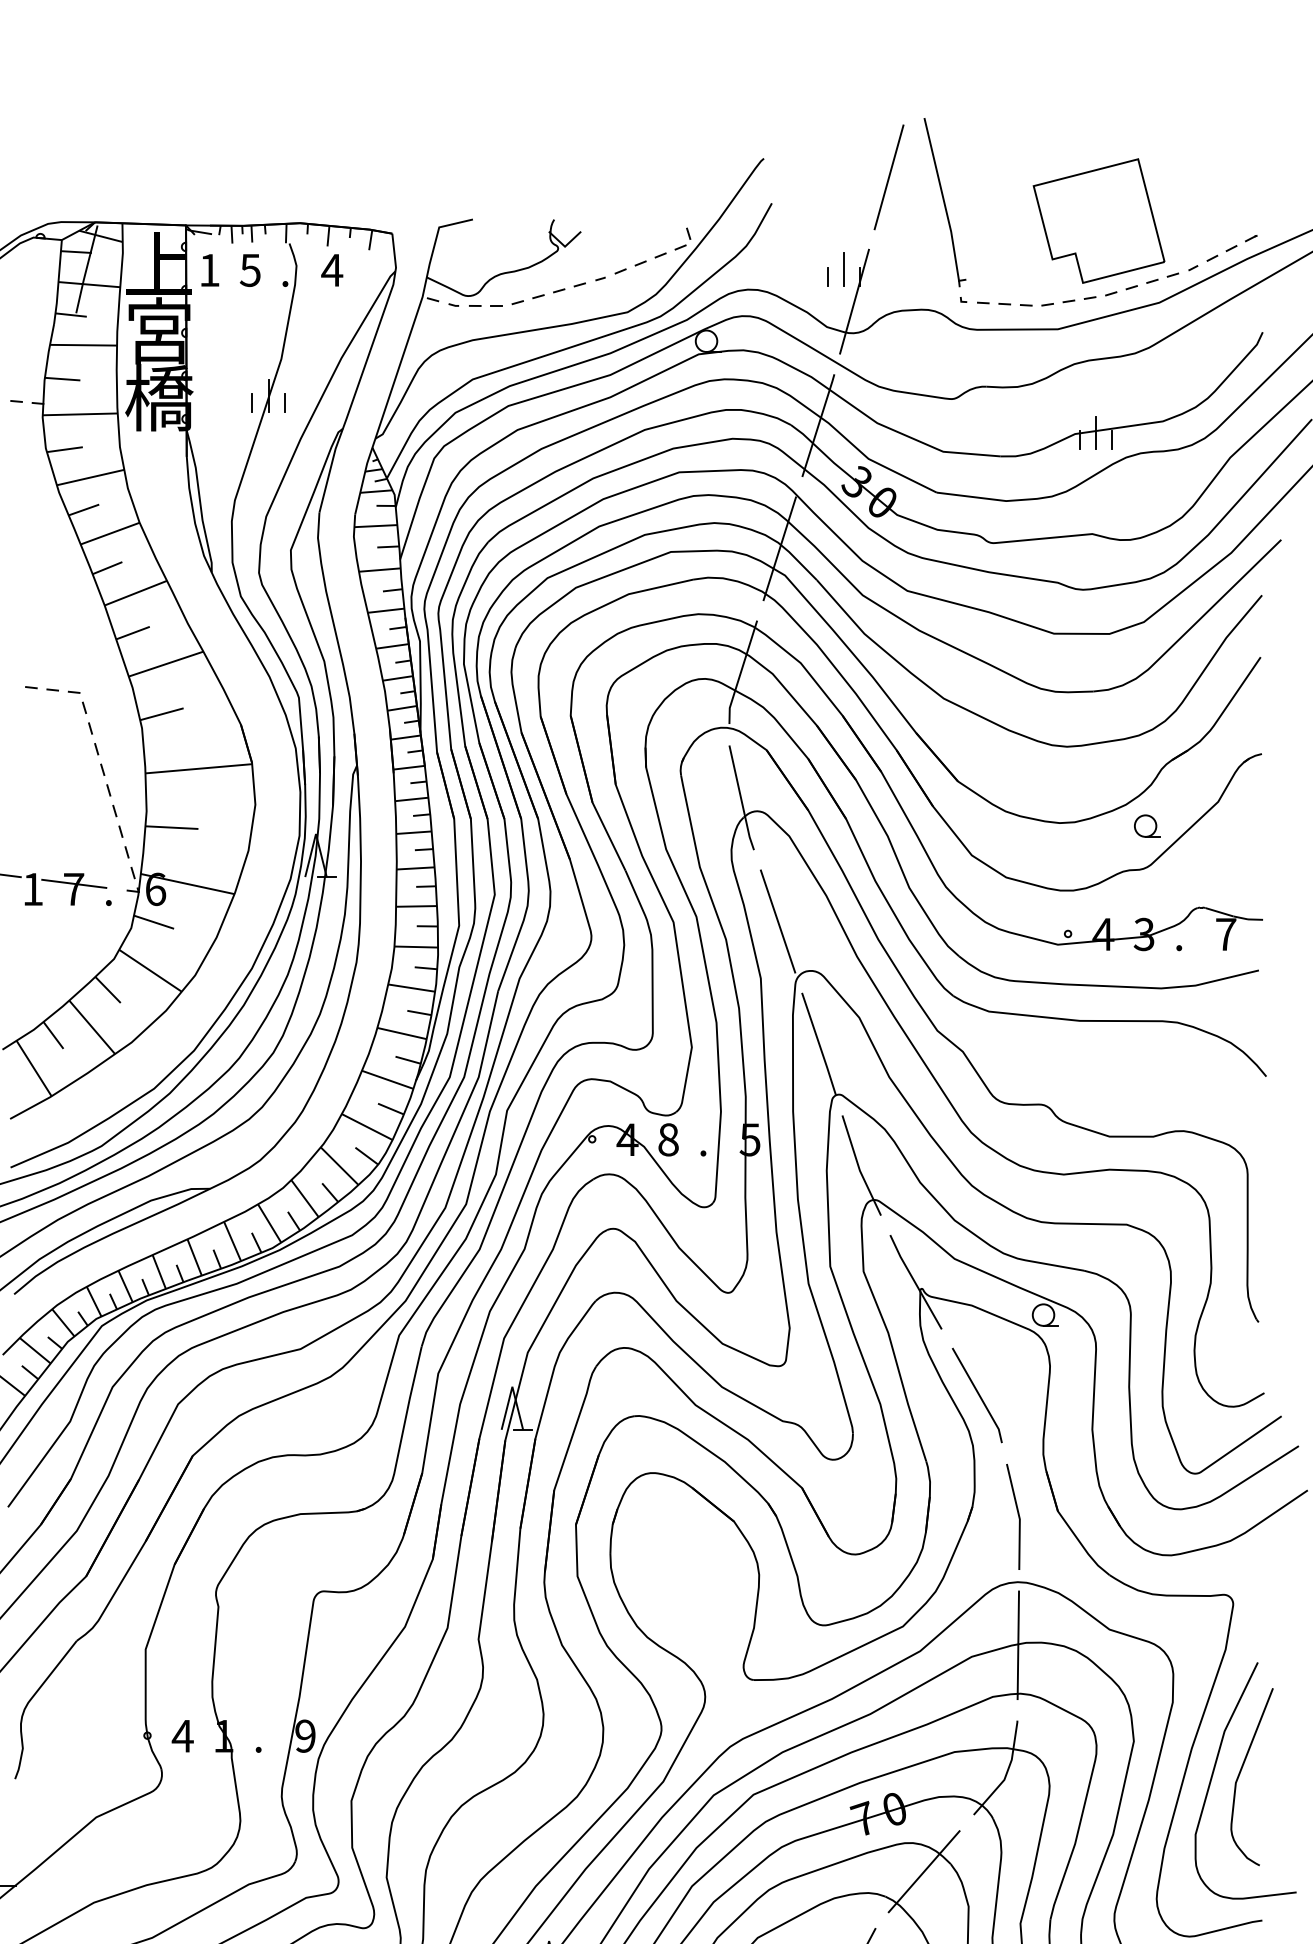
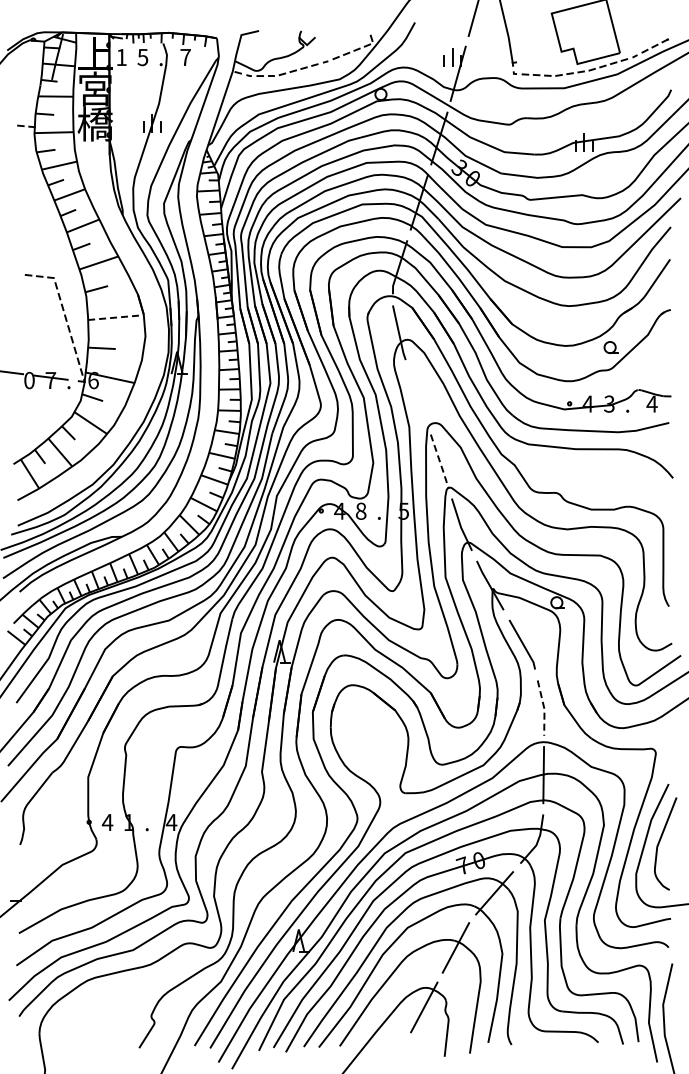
text: (332, 270) -> (185, 57), 4 -> 7
line: (197, 768) -> (115, 317), solid -> dashed
text: (33, 889) -> (29, 380), 1 -> 0
line: (778, 919) -> (418, 396), removed
text: (1224, 933) -> (651, 403), 7 -> 4
line: (818, 1044) -> (439, 461), solid -> dashed
line: (1019, 1517) -> (544, 708), solid -> dashed
text: (305, 1736) -> (171, 822), 9 -> 4

